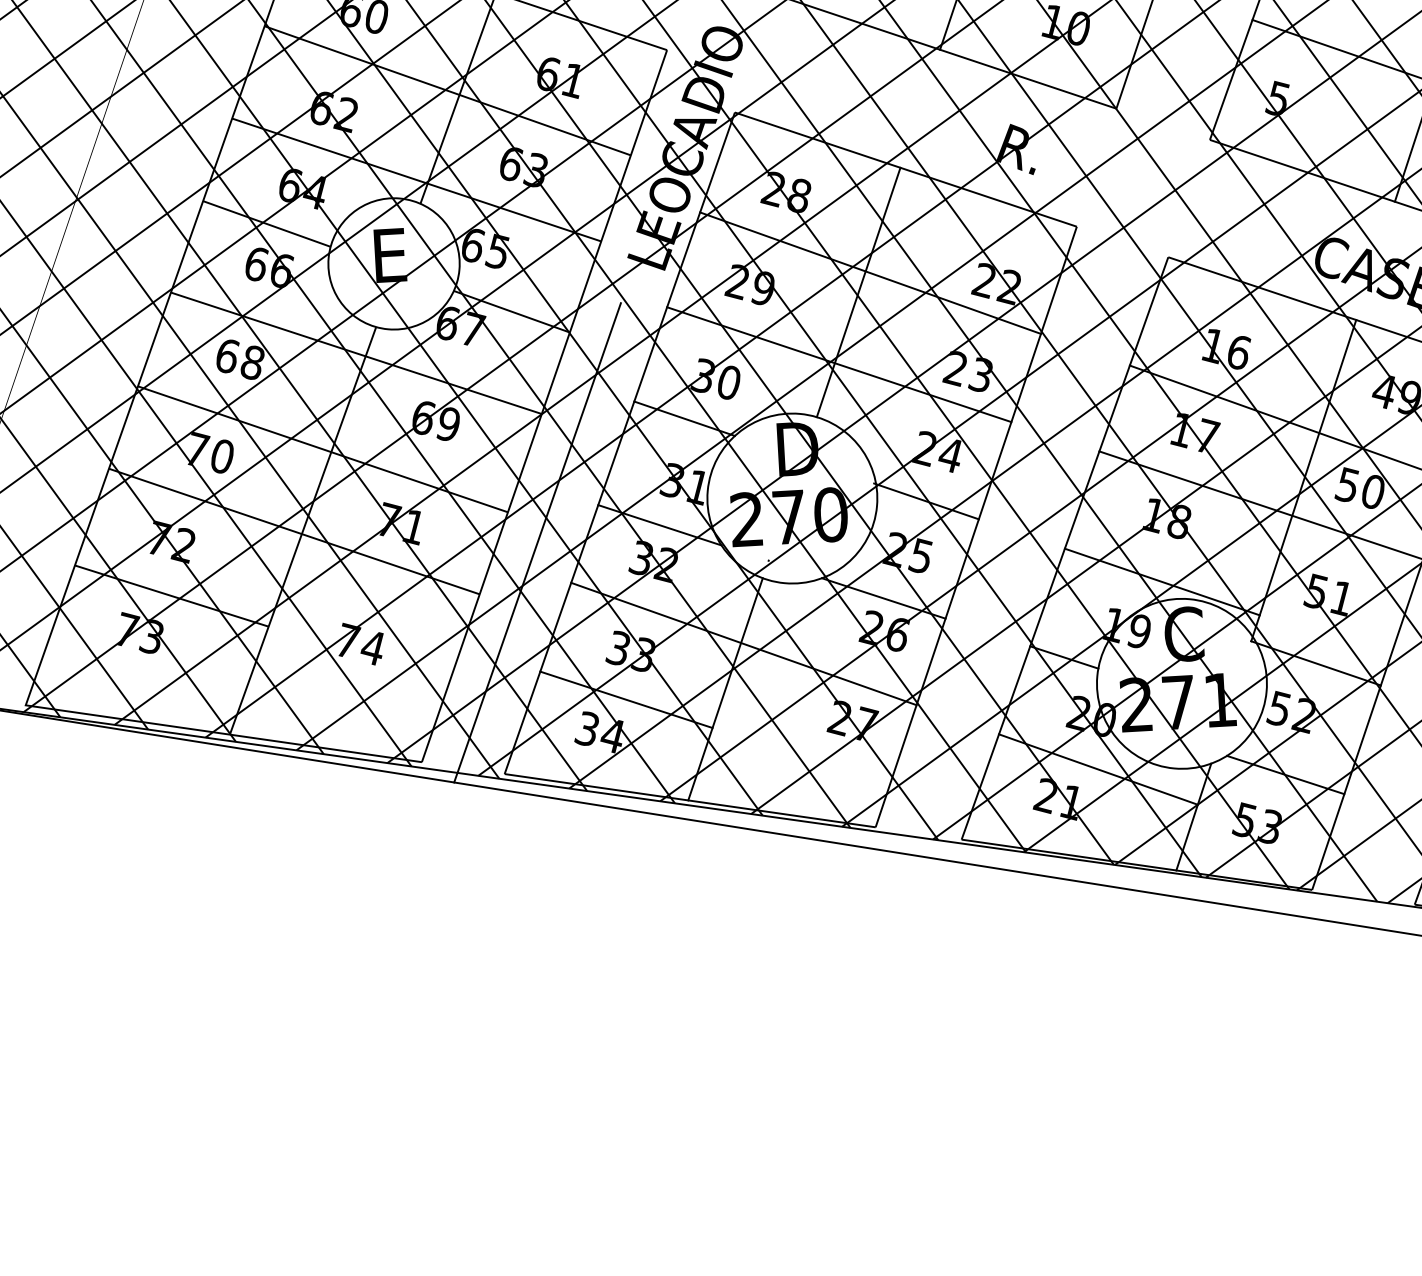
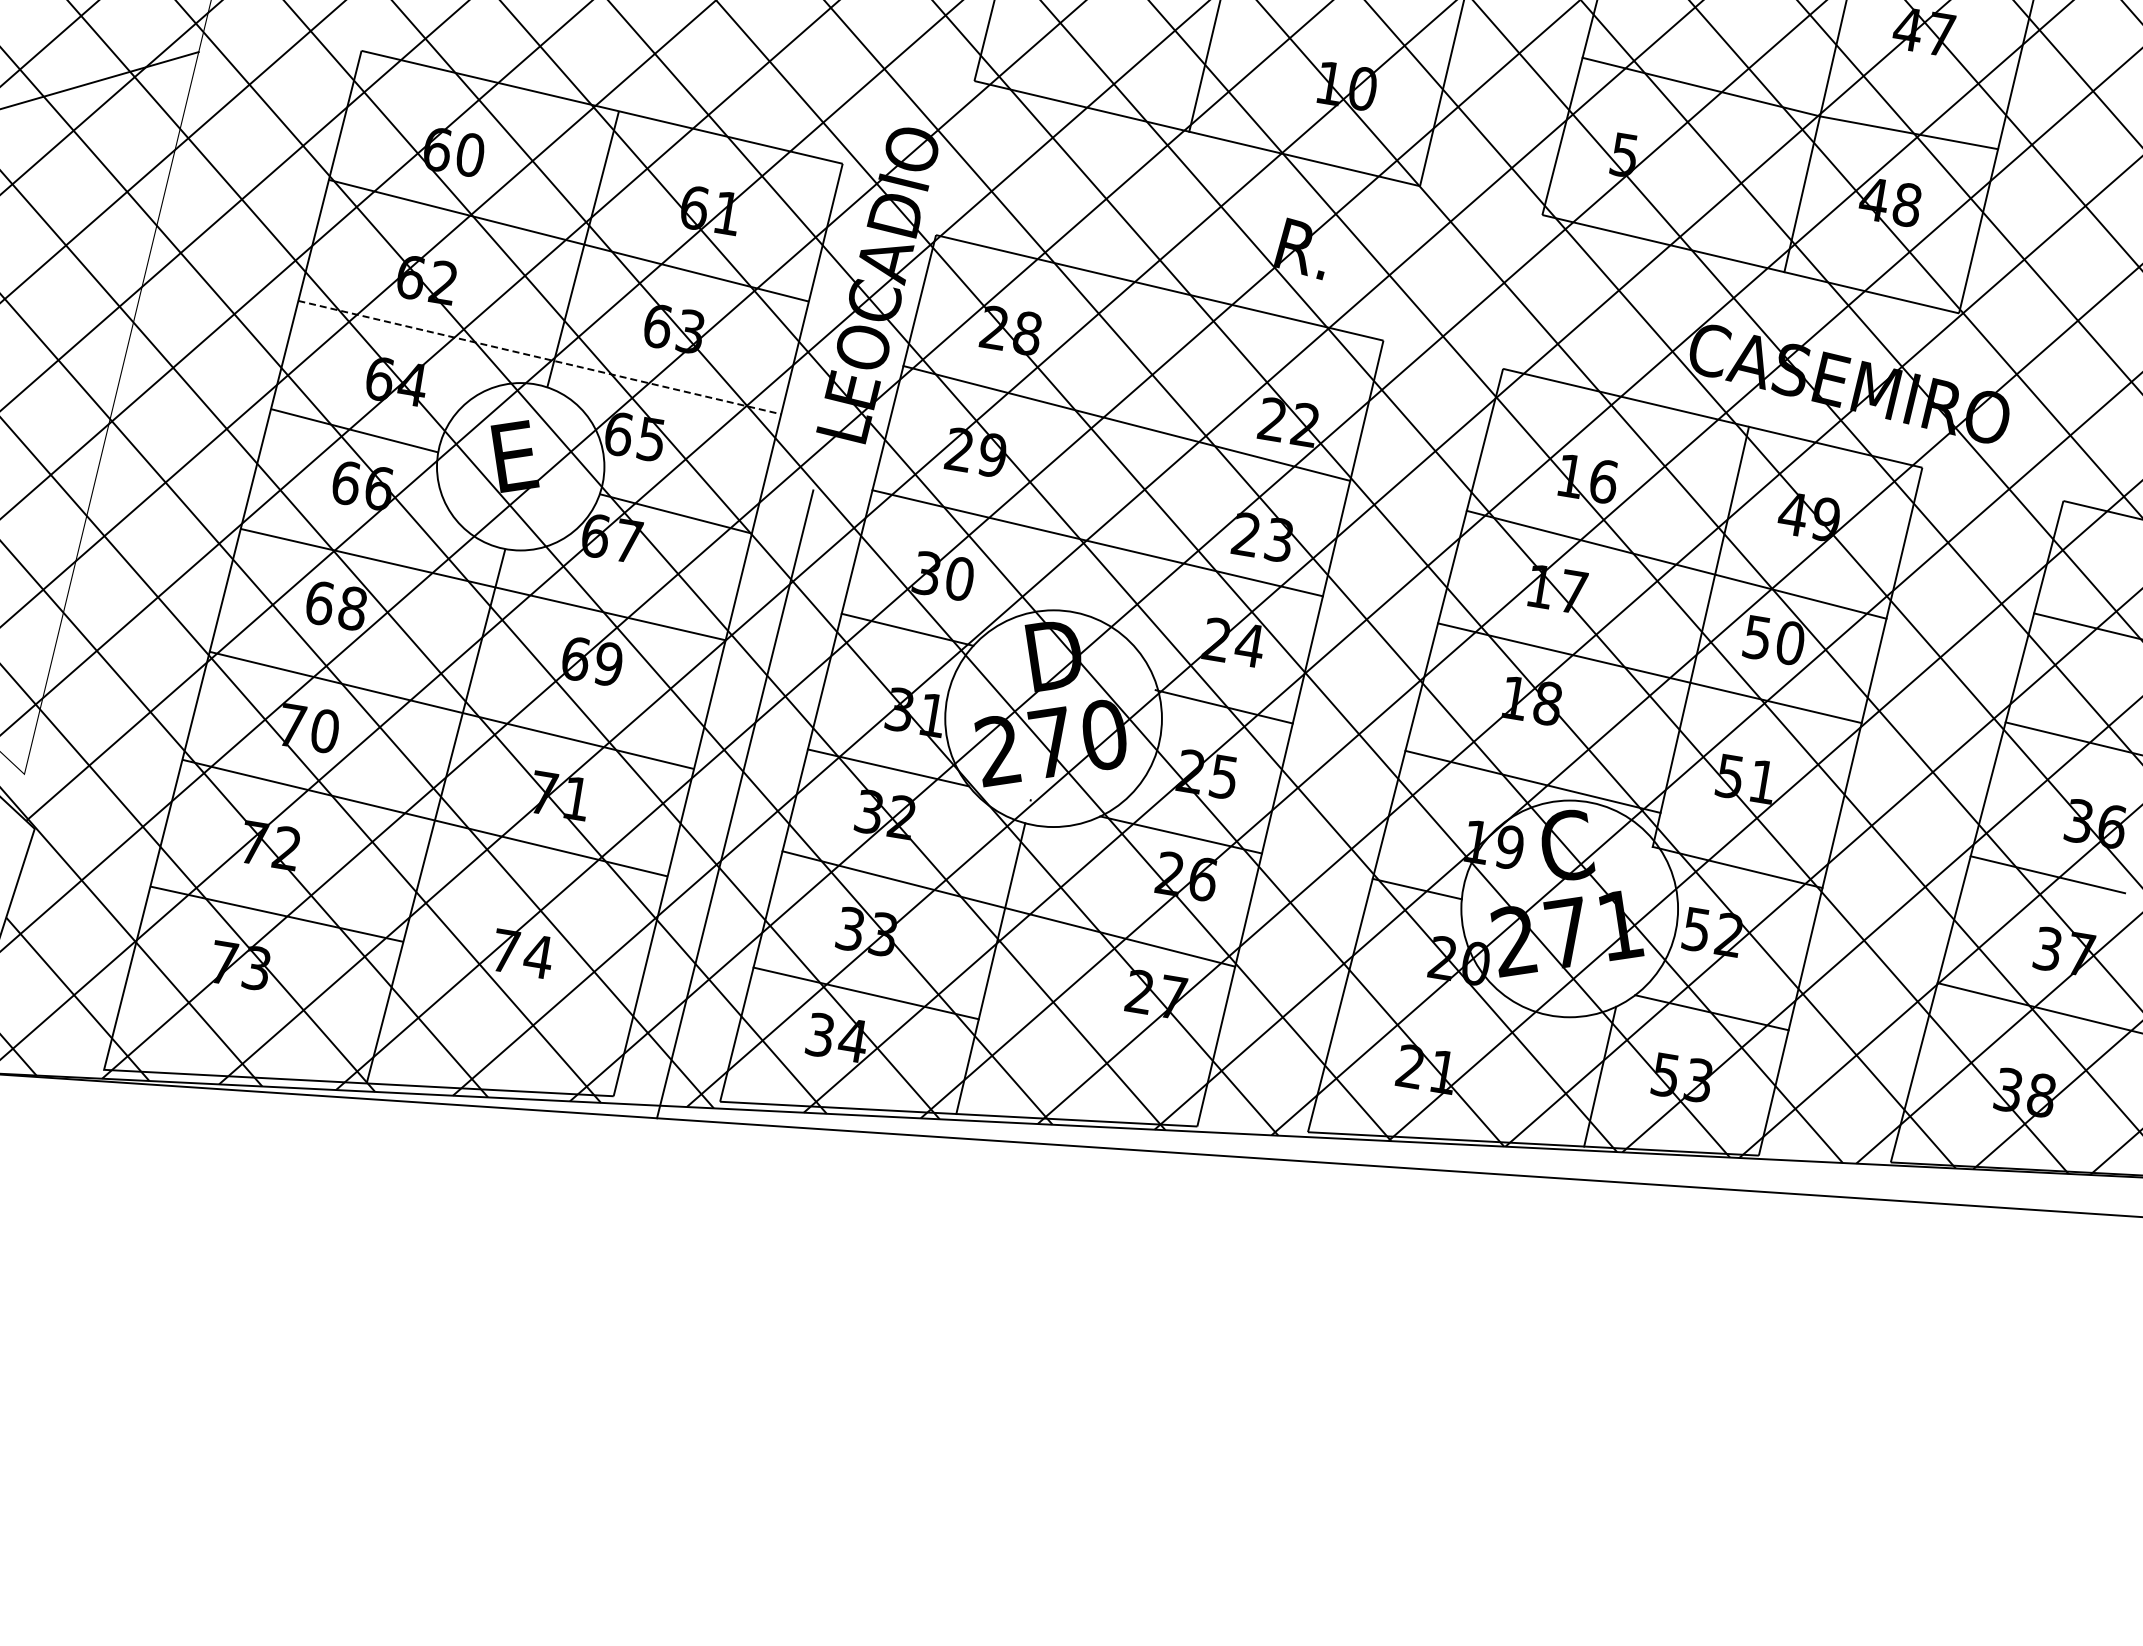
line: (416, 179) -> (539, 357), solid -> dashed
line: (858, 292) -> (1113, 449), removed
line: (1098, 769) -> (1473, 1027), removed

